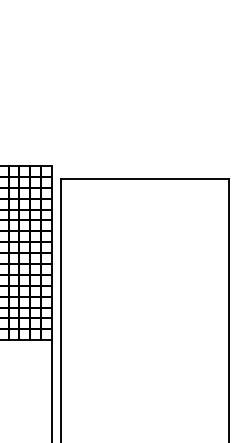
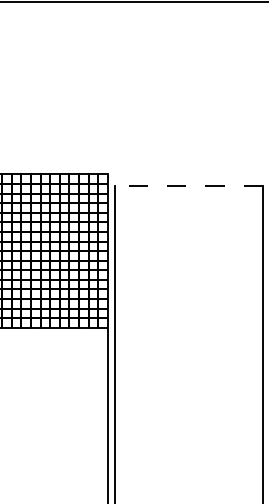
line: (145, 178) -> (189, 185), solid -> dashed

